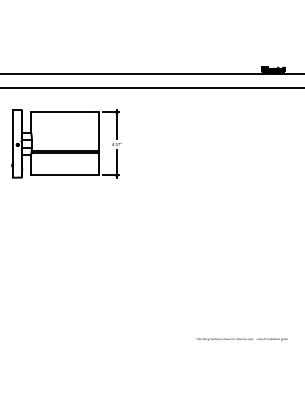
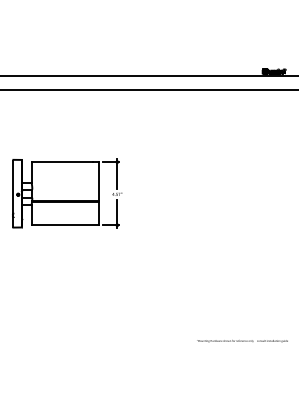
part: (66, 143) -> (66, 193), moved

